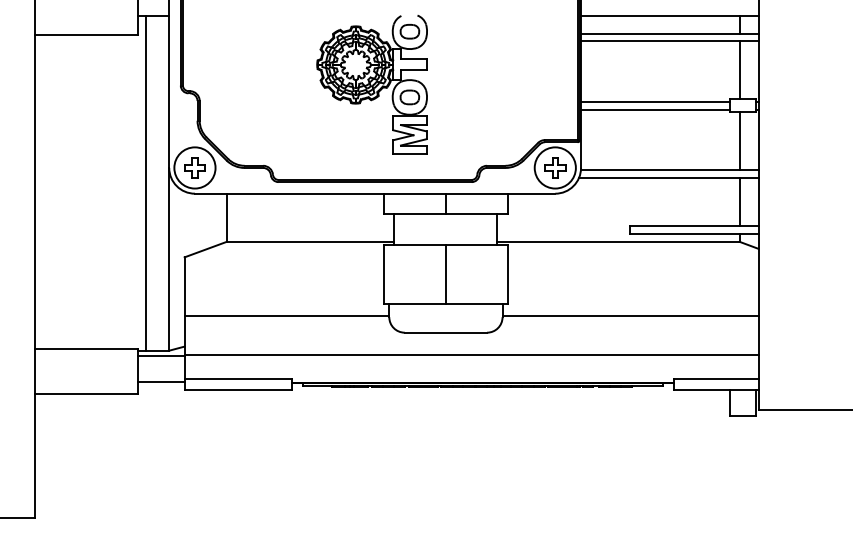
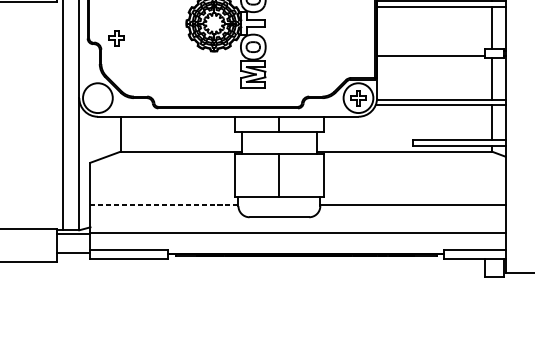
line: (655, 102) -> (430, 50), removed
part: (194, 167) -> (116, 37), moved
line: (286, 315) -> (164, 204), solid -> dashed

